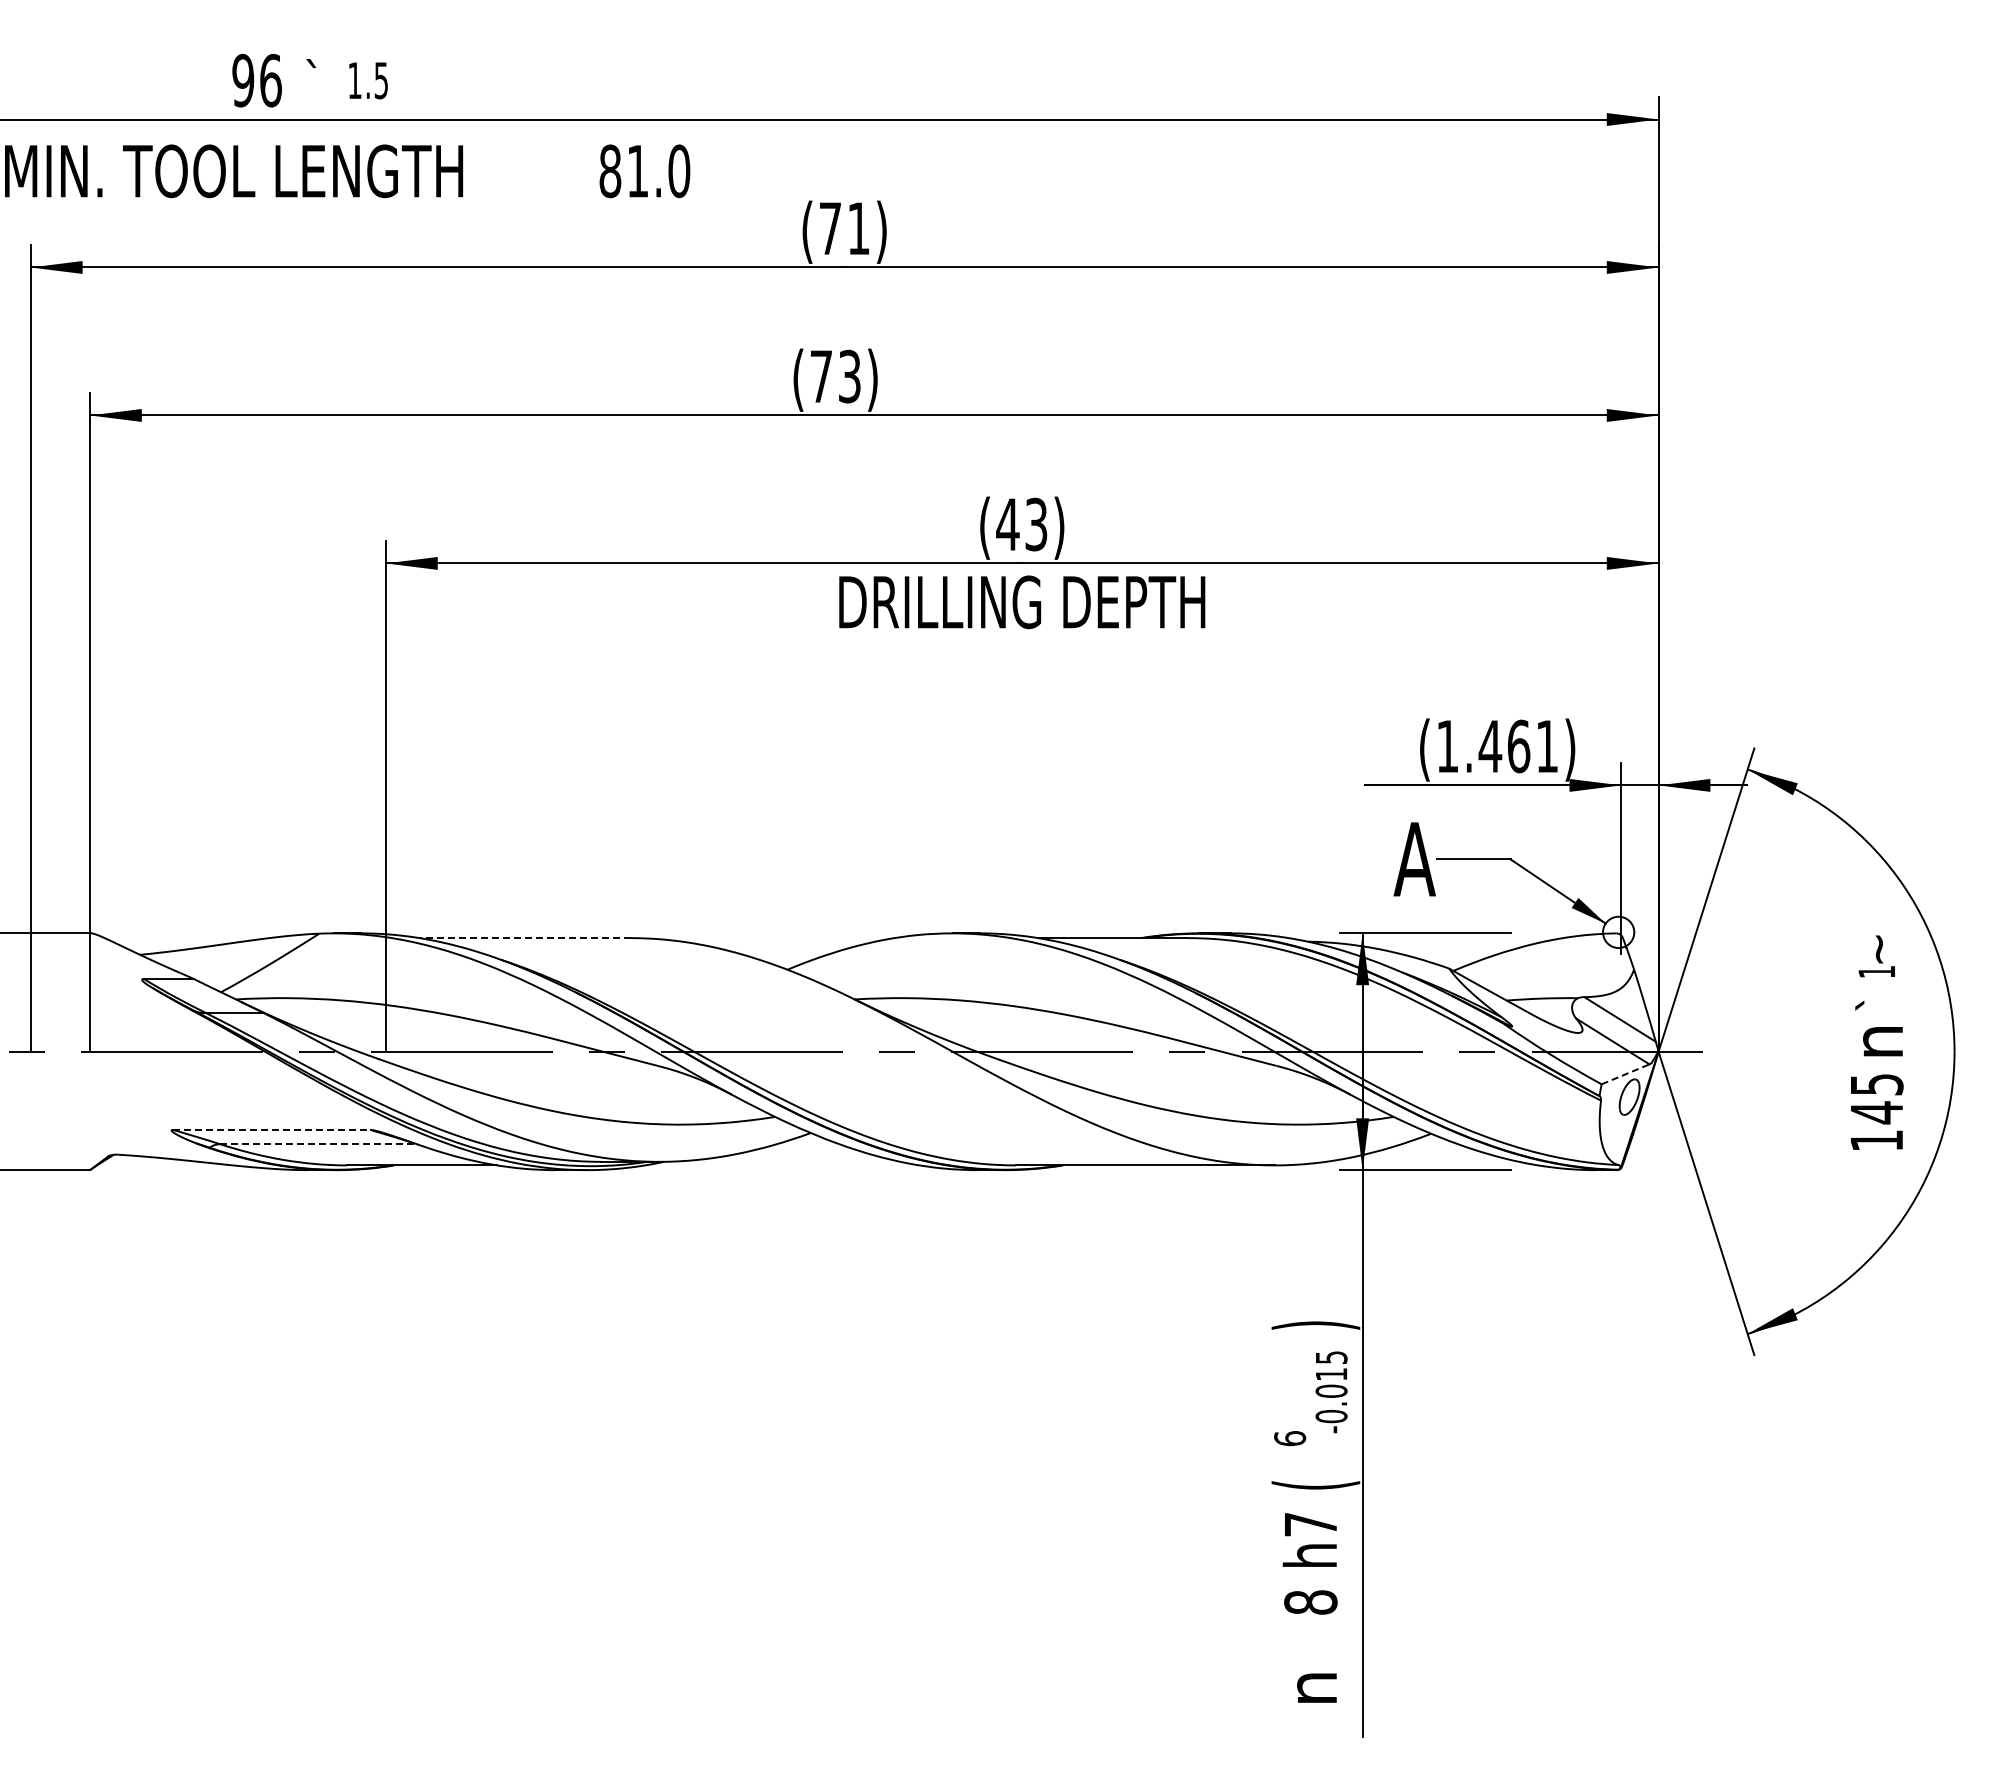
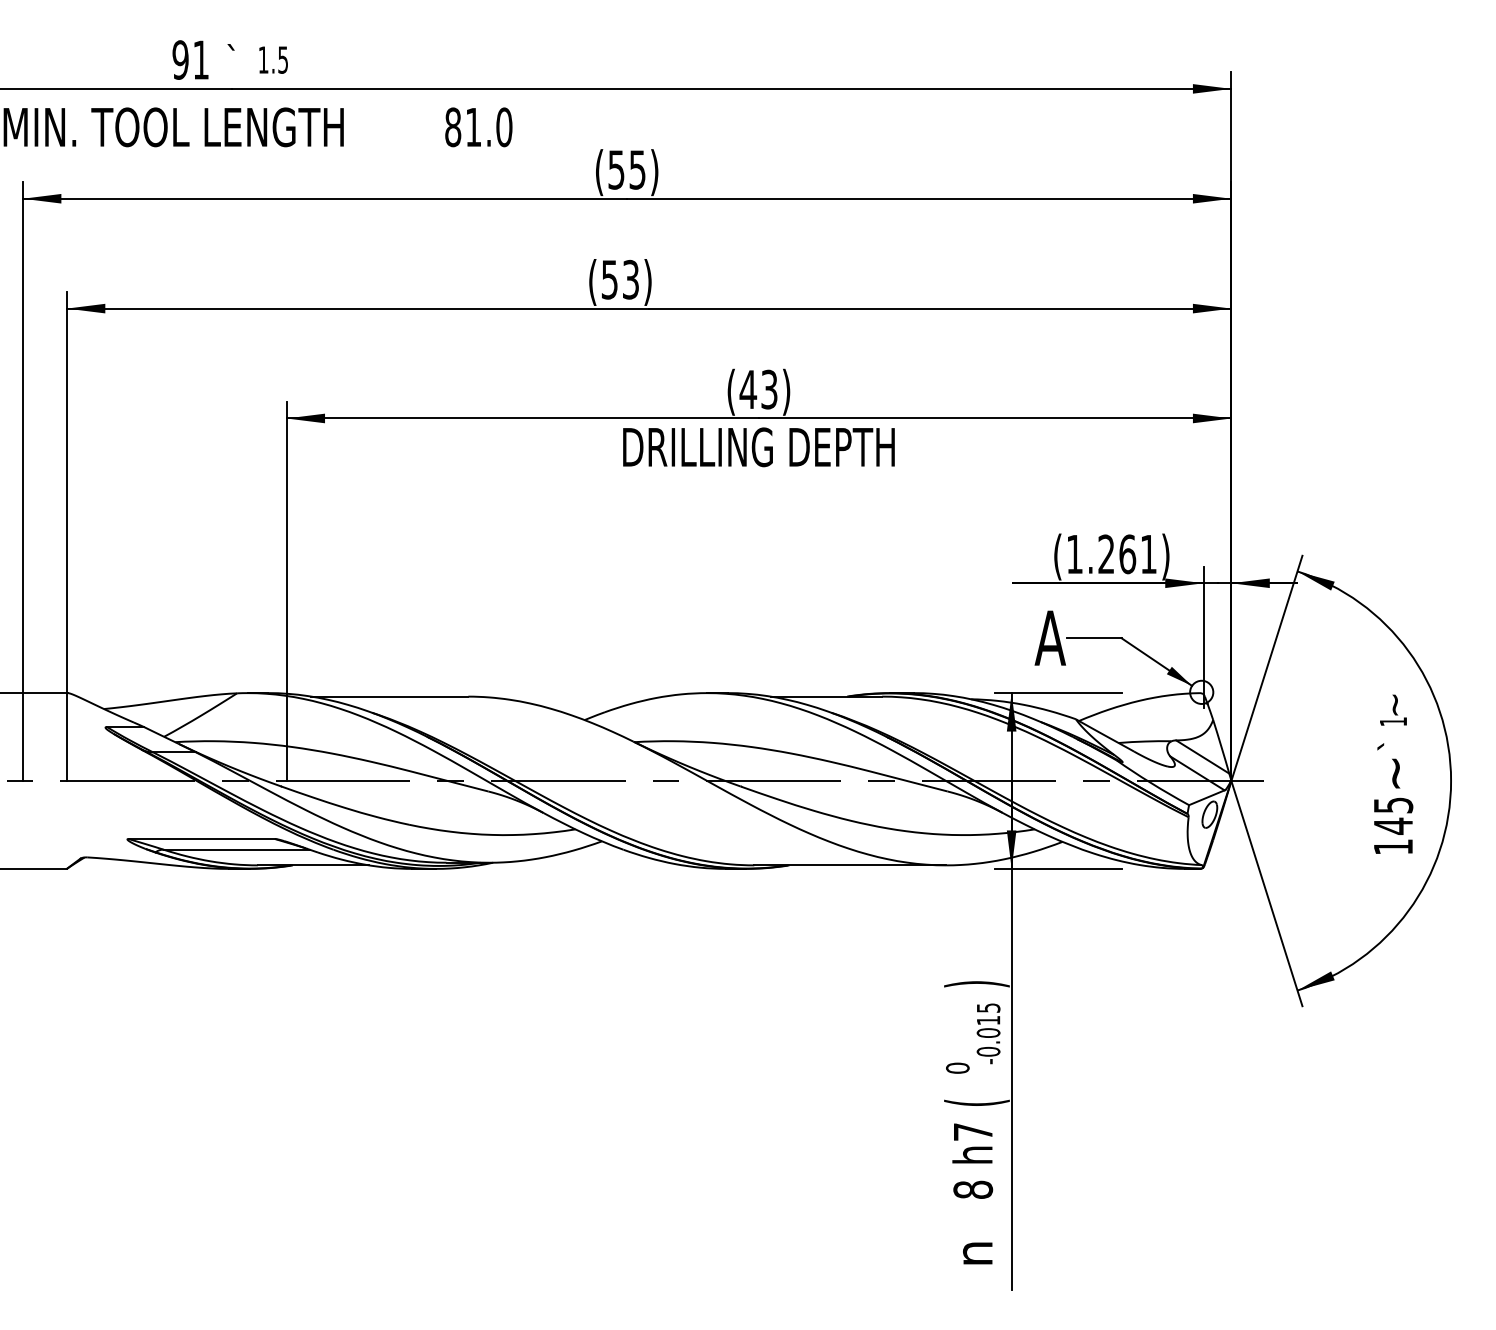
text: (270, 80) -> (200, 59), 96 -> 91
text: (844, 228) -> (626, 169), (71) -> (55)
text: (820, 376) -> (609, 279), (73) -> (53)
text: (1490, 745) -> (1106, 553), (1.461) -> (1.261)
line: (525, 938) -> (390, 696), dashed -> solid
text: (1882, 1041) -> (1397, 773), n -> ~
line: (1625, 1074) -> (1206, 797), dashed -> solid
line: (271, 1129) -> (201, 838), dashed -> solid
line: (319, 1144) -> (237, 849), dashed -> solid
text: (1289, 1438) -> (957, 1068), 6 -> 0

